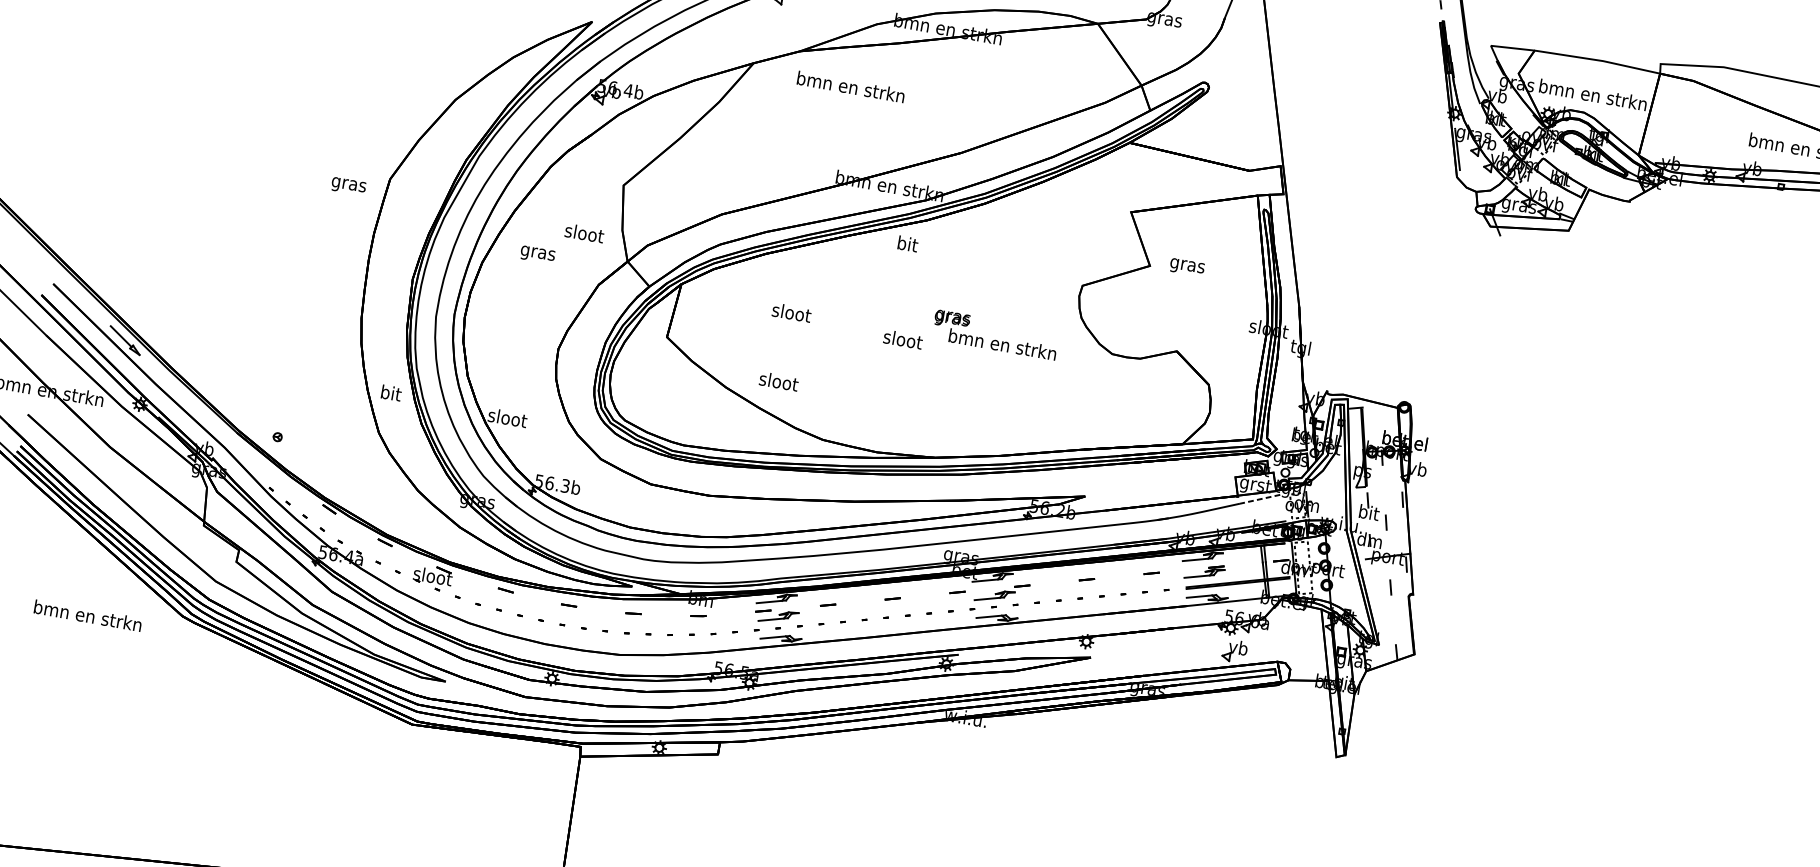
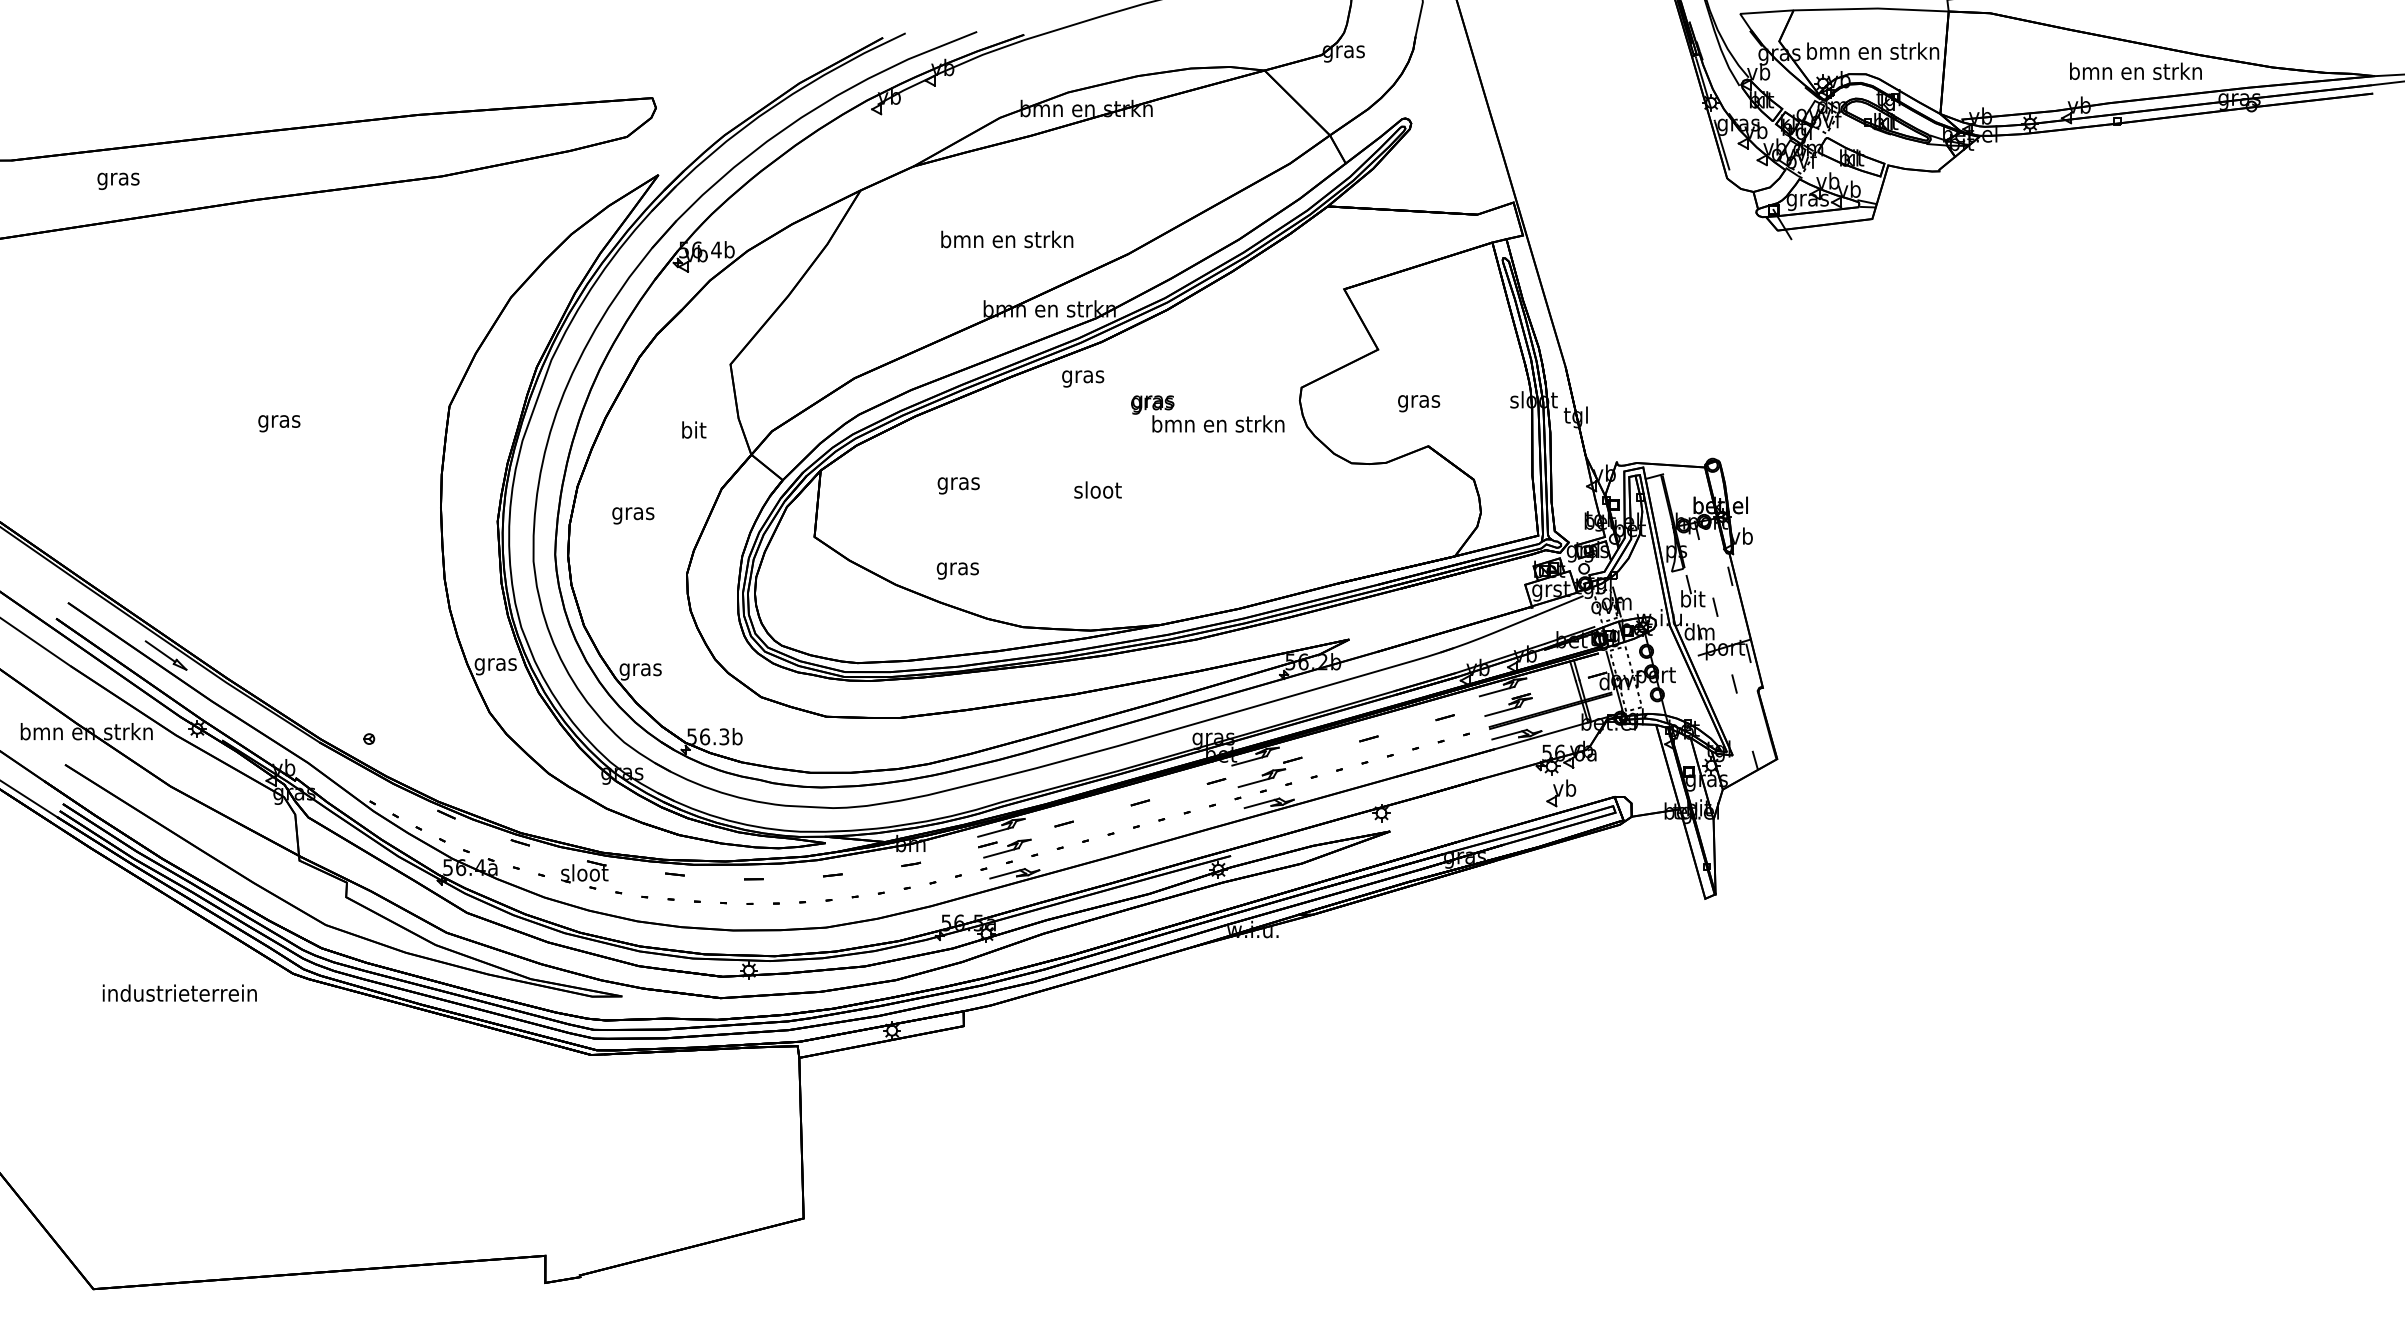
text: (851, 87) -> (1007, 239), moved
text: (348, 186) -> (279, 423), moved
text: (584, 232) -> (693, 429), sloot -> bit
text: (907, 245) -> (1083, 376), bit -> gras
text: (537, 254) -> (633, 515), moved
text: (1187, 267) -> (1419, 403), moved
text: (791, 314) -> (958, 483), sloot -> gras
text: (995, 334) -> (1207, 413), moved
text: (778, 383) -> (957, 568), sloot -> gras
text: (390, 394) -> (495, 664), bit -> gras
text: (507, 419) -> (640, 669), sloot -> gras
line: (1259, 499) -> (1558, 606), dashed -> solid
text: (87, 615) -> (179, 992), bmn en strkn -> industrieterrein

